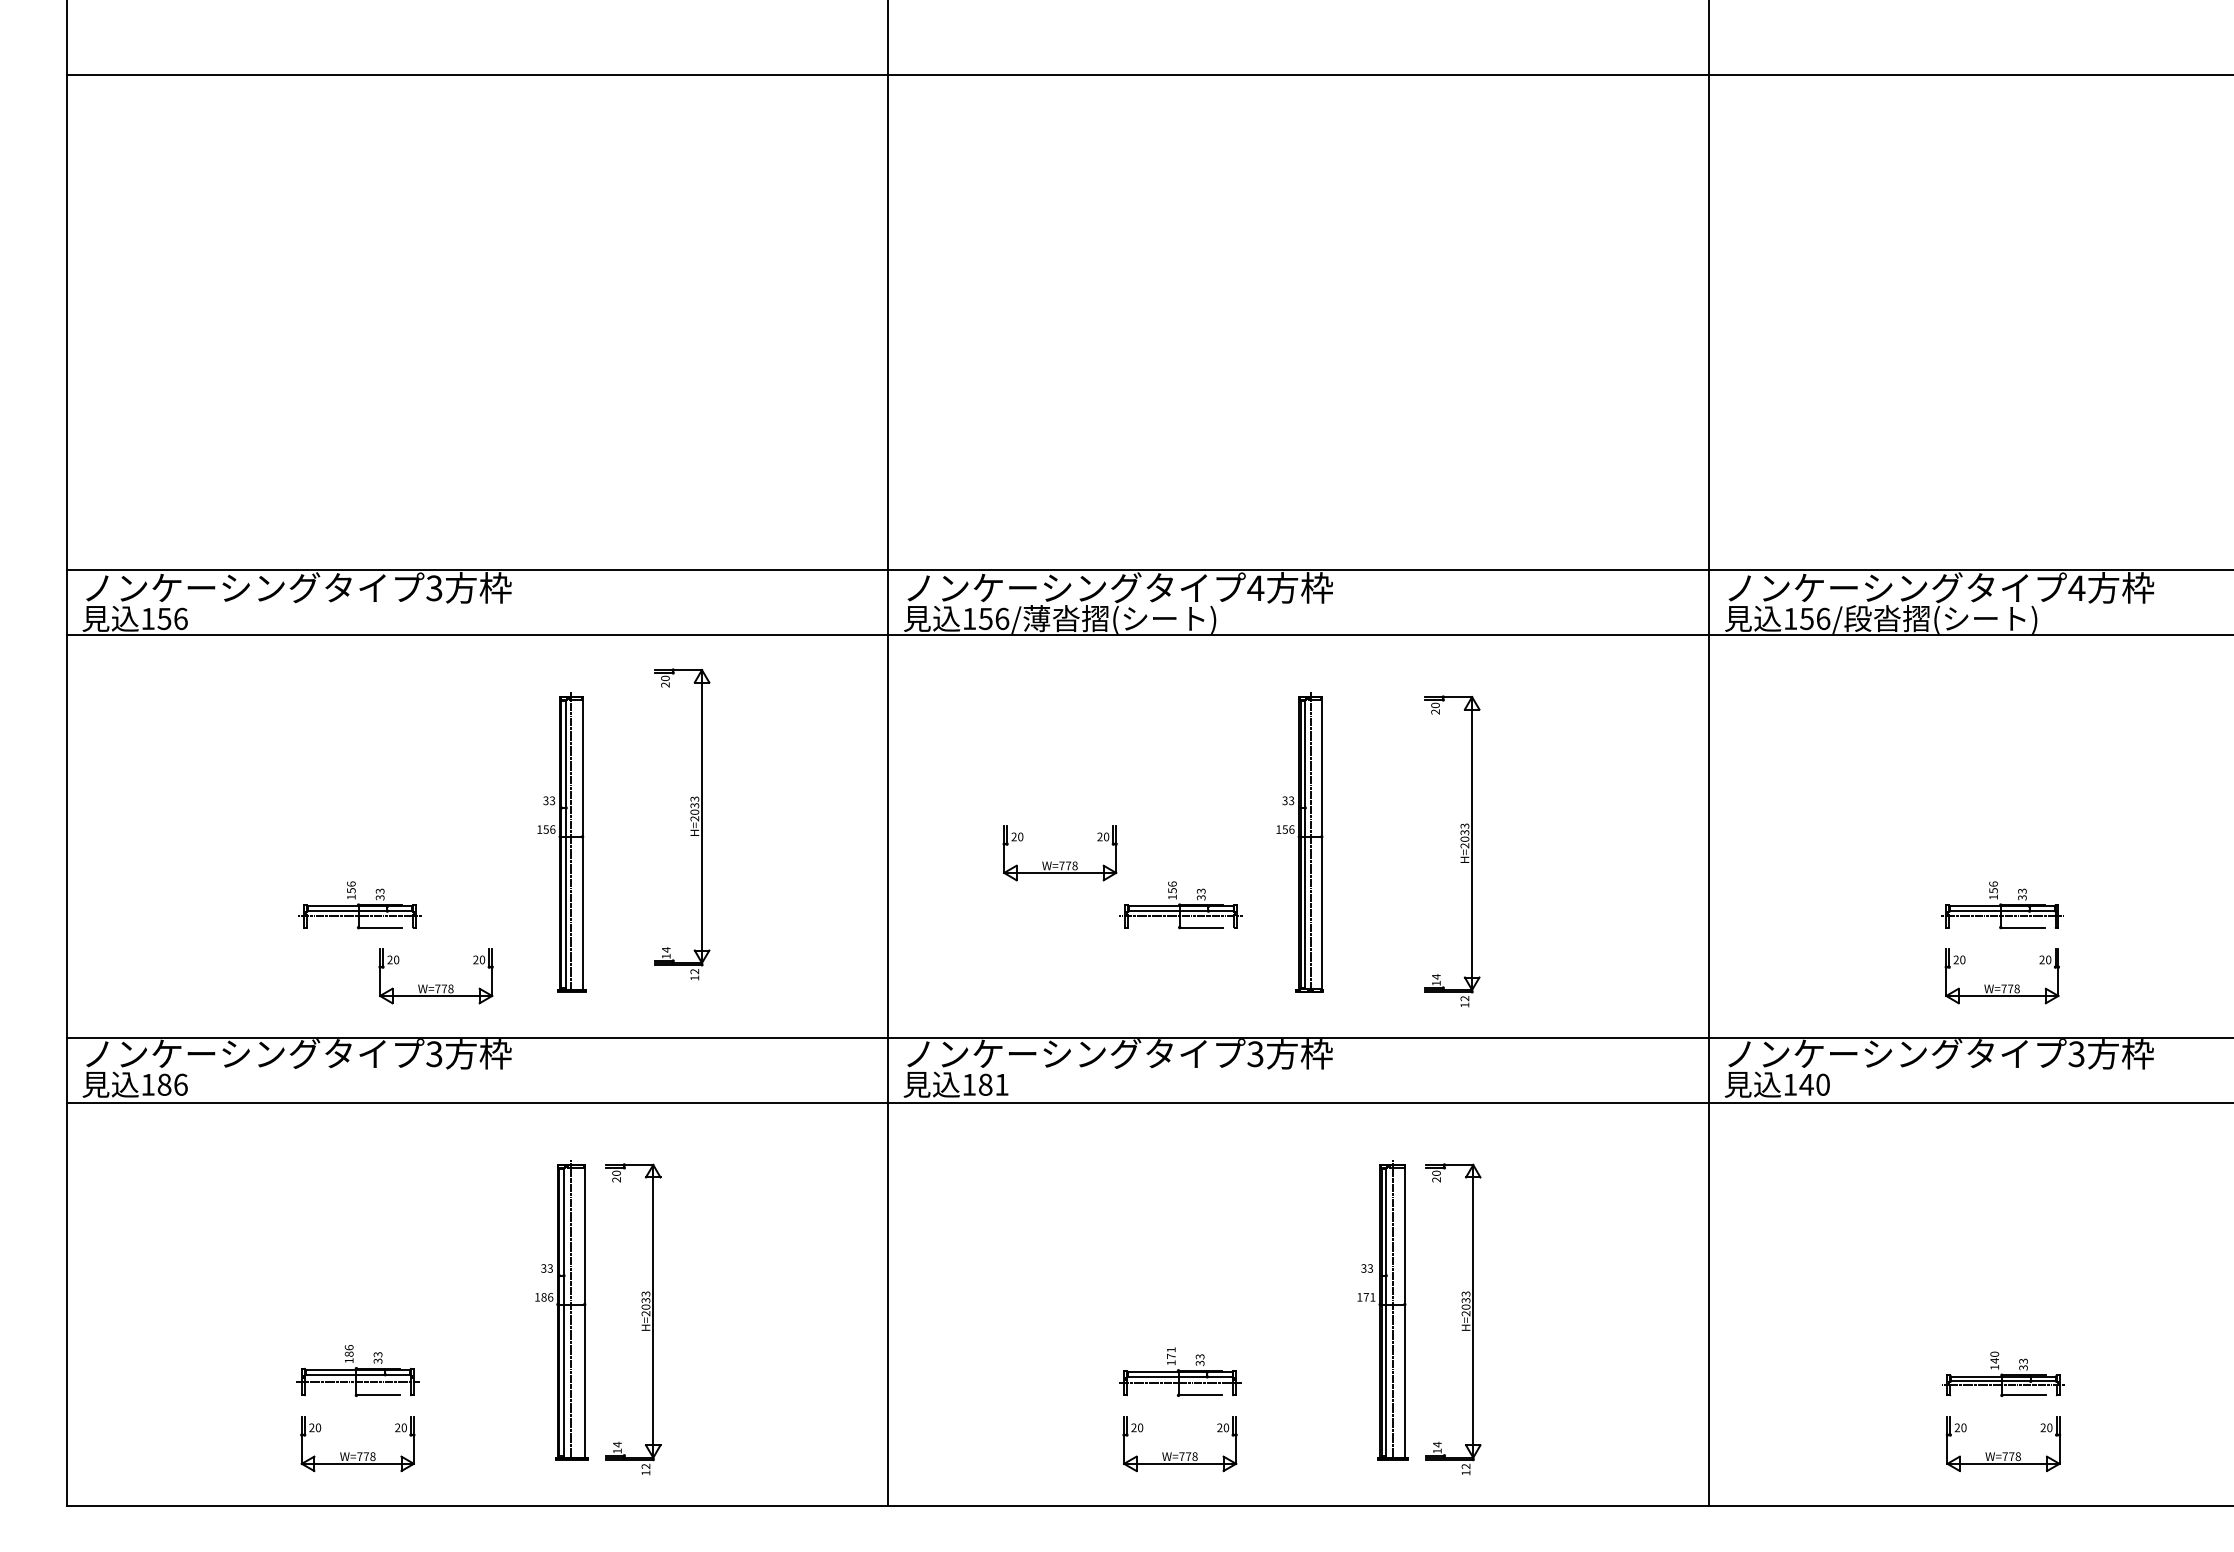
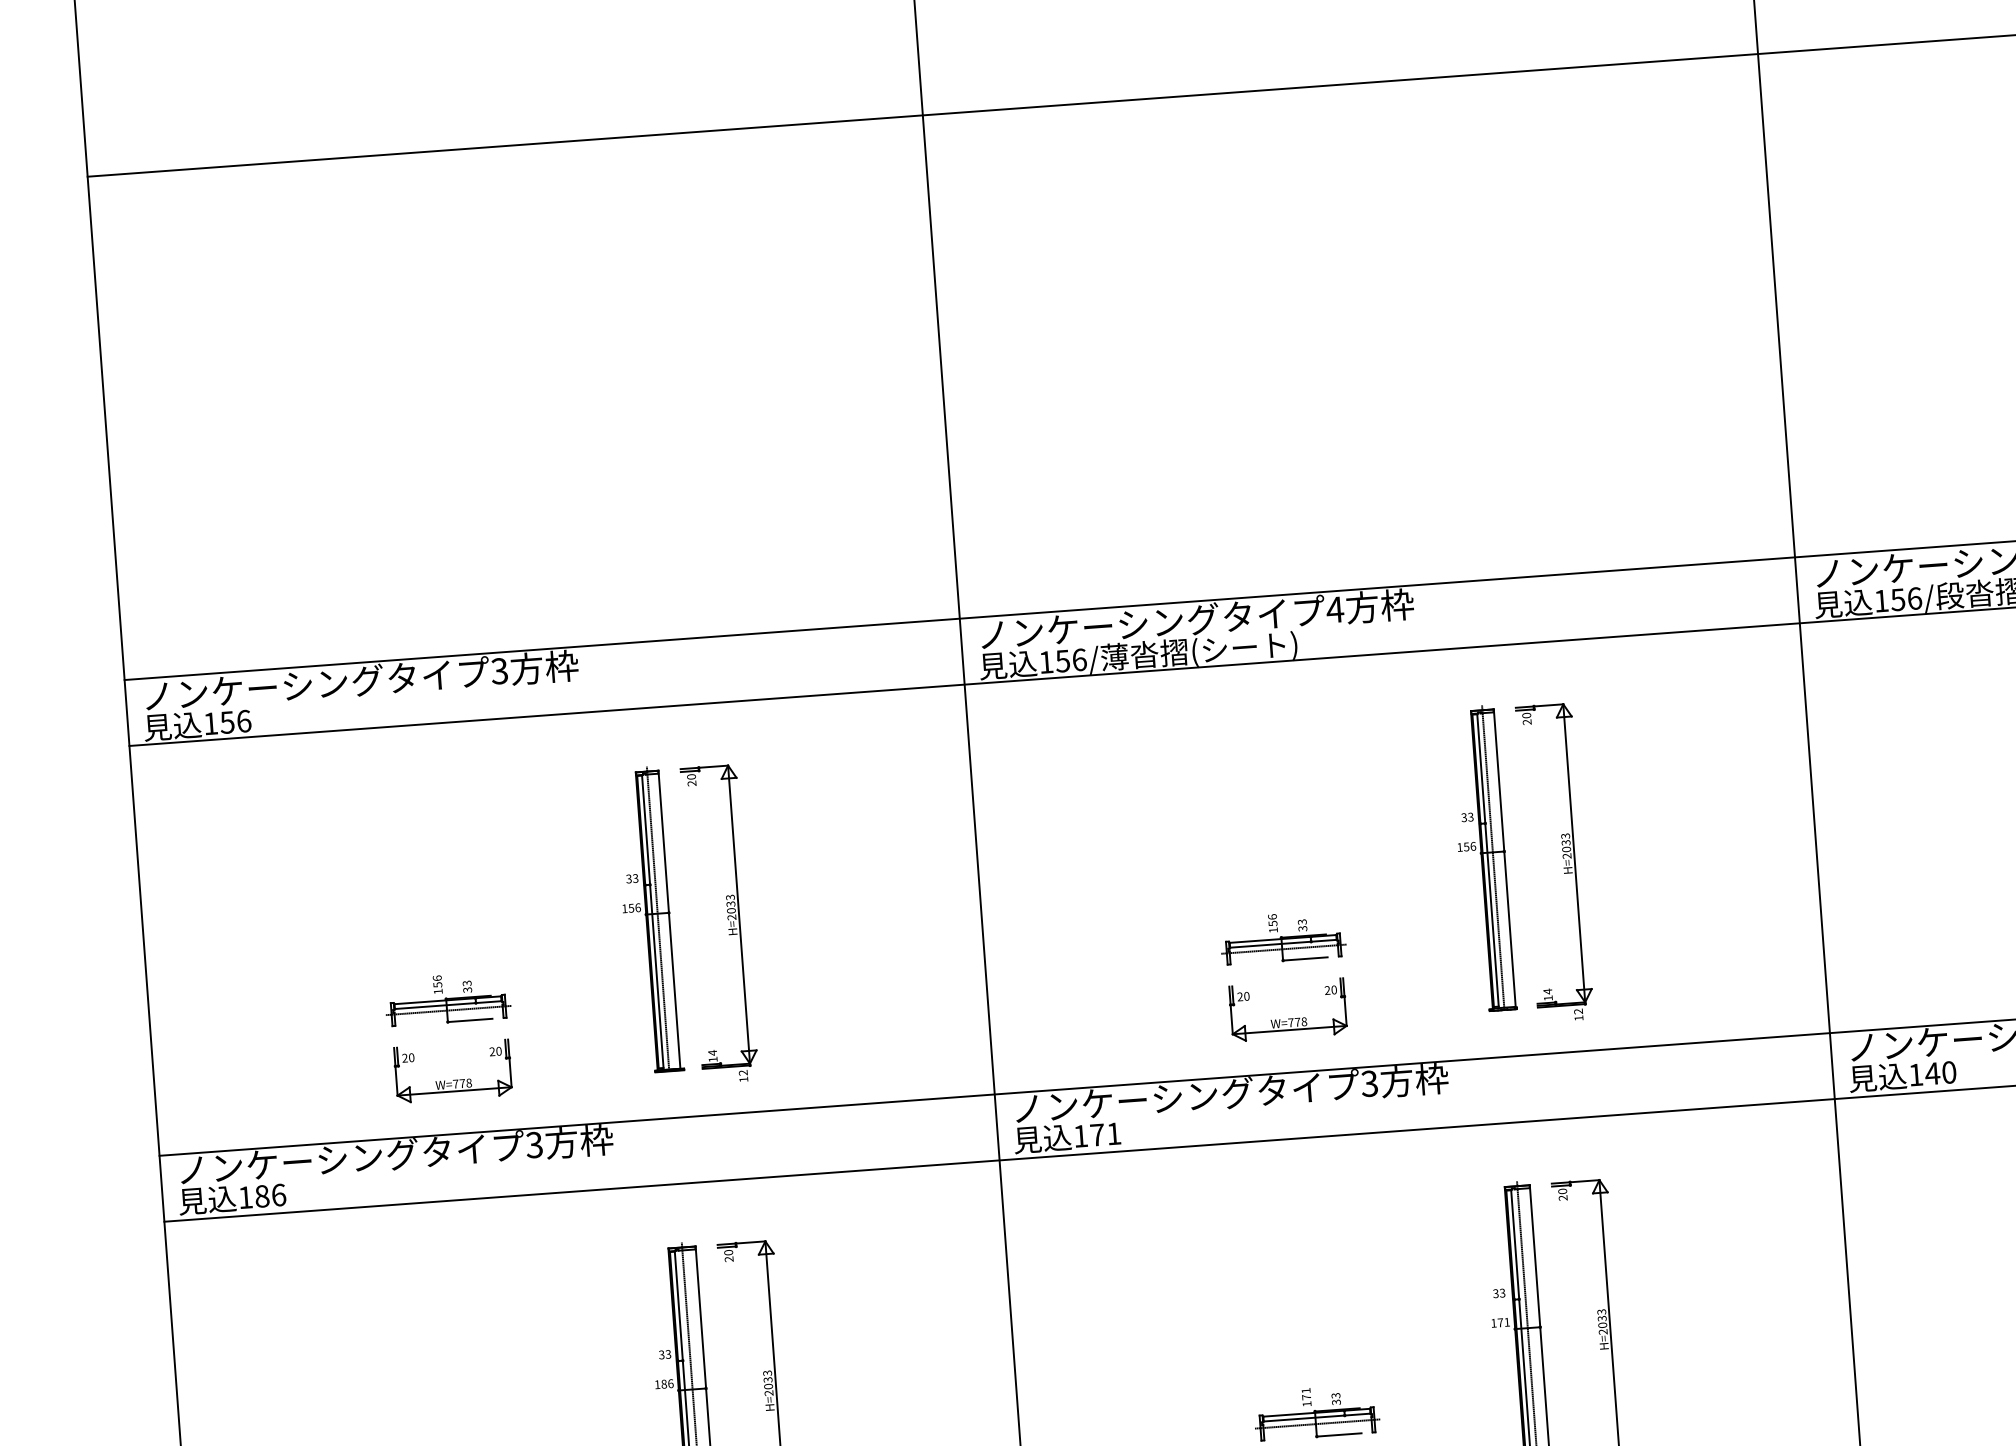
part: (690, 820) -> (727, 919), moved
part: (1299, 842) -> (1482, 859), moved
part: (1059, 861) -> (1288, 1018), moved
part: (435, 984) -> (453, 1079), moved
text: (985, 1084) -> (1097, 1134), 181 -> 171

